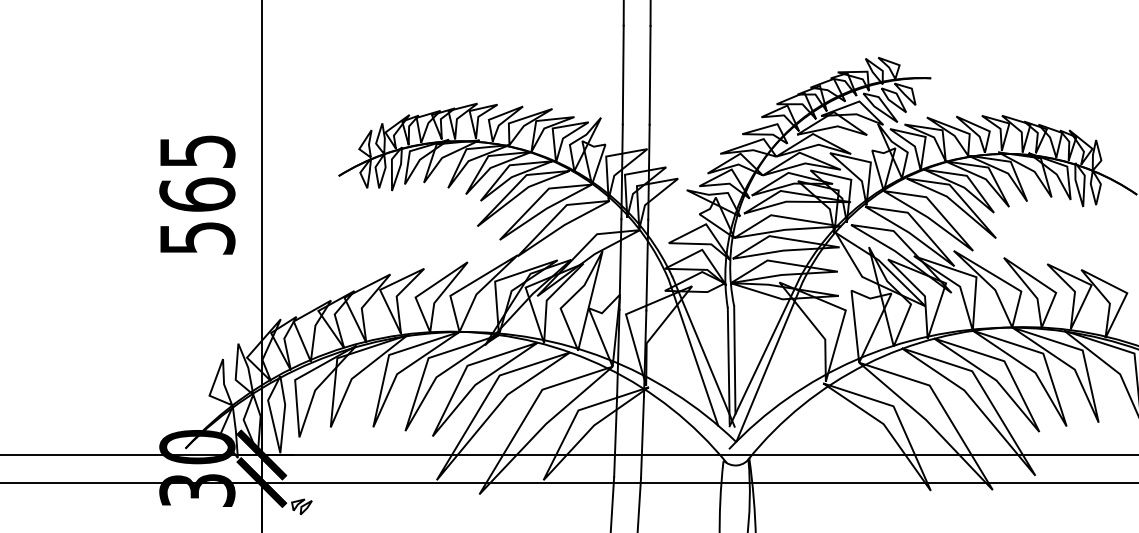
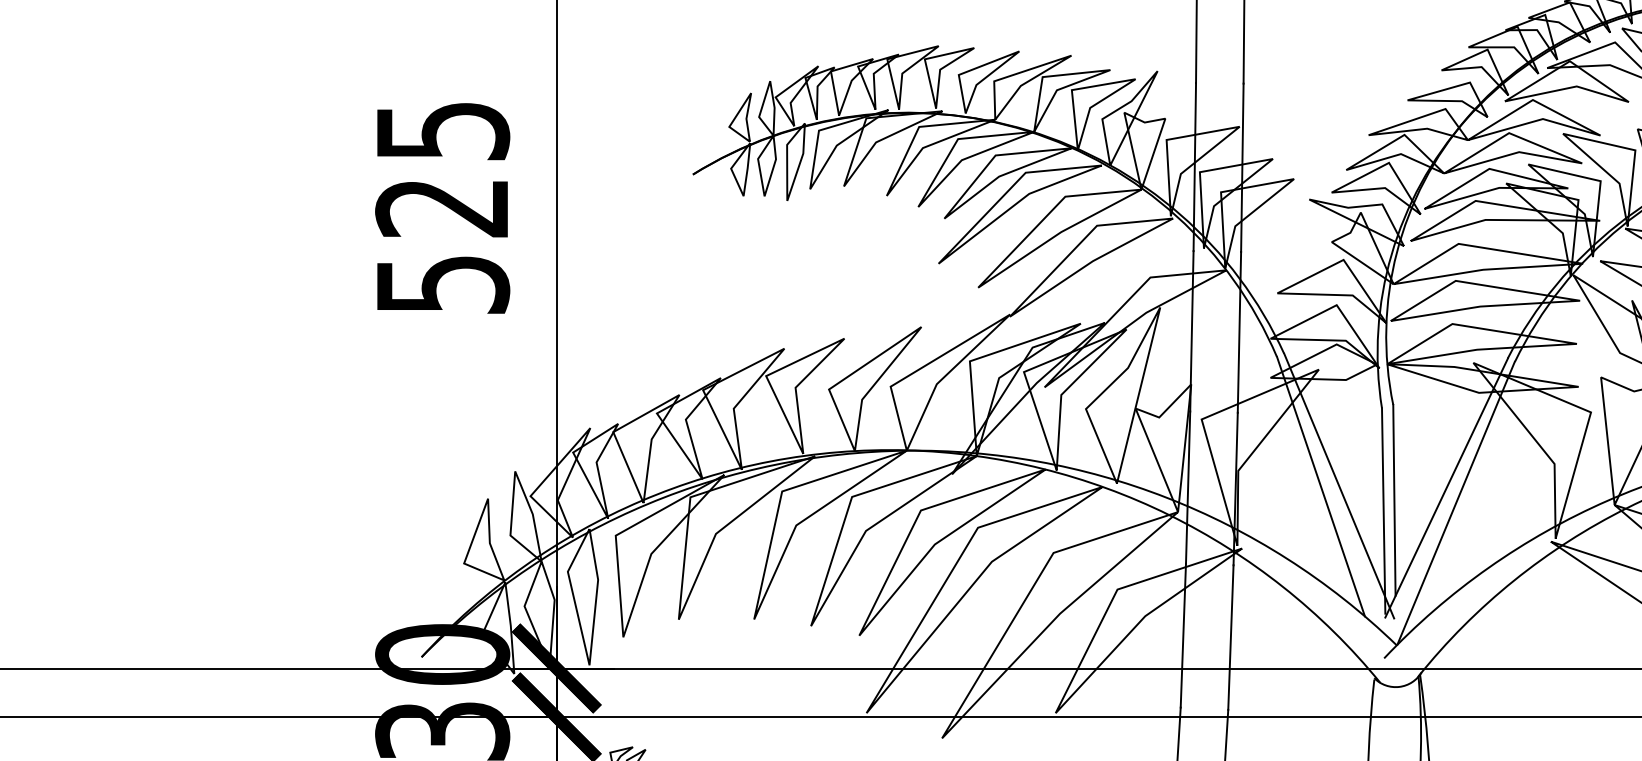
text: (197, 194) -> (442, 207), 565 -> 525

